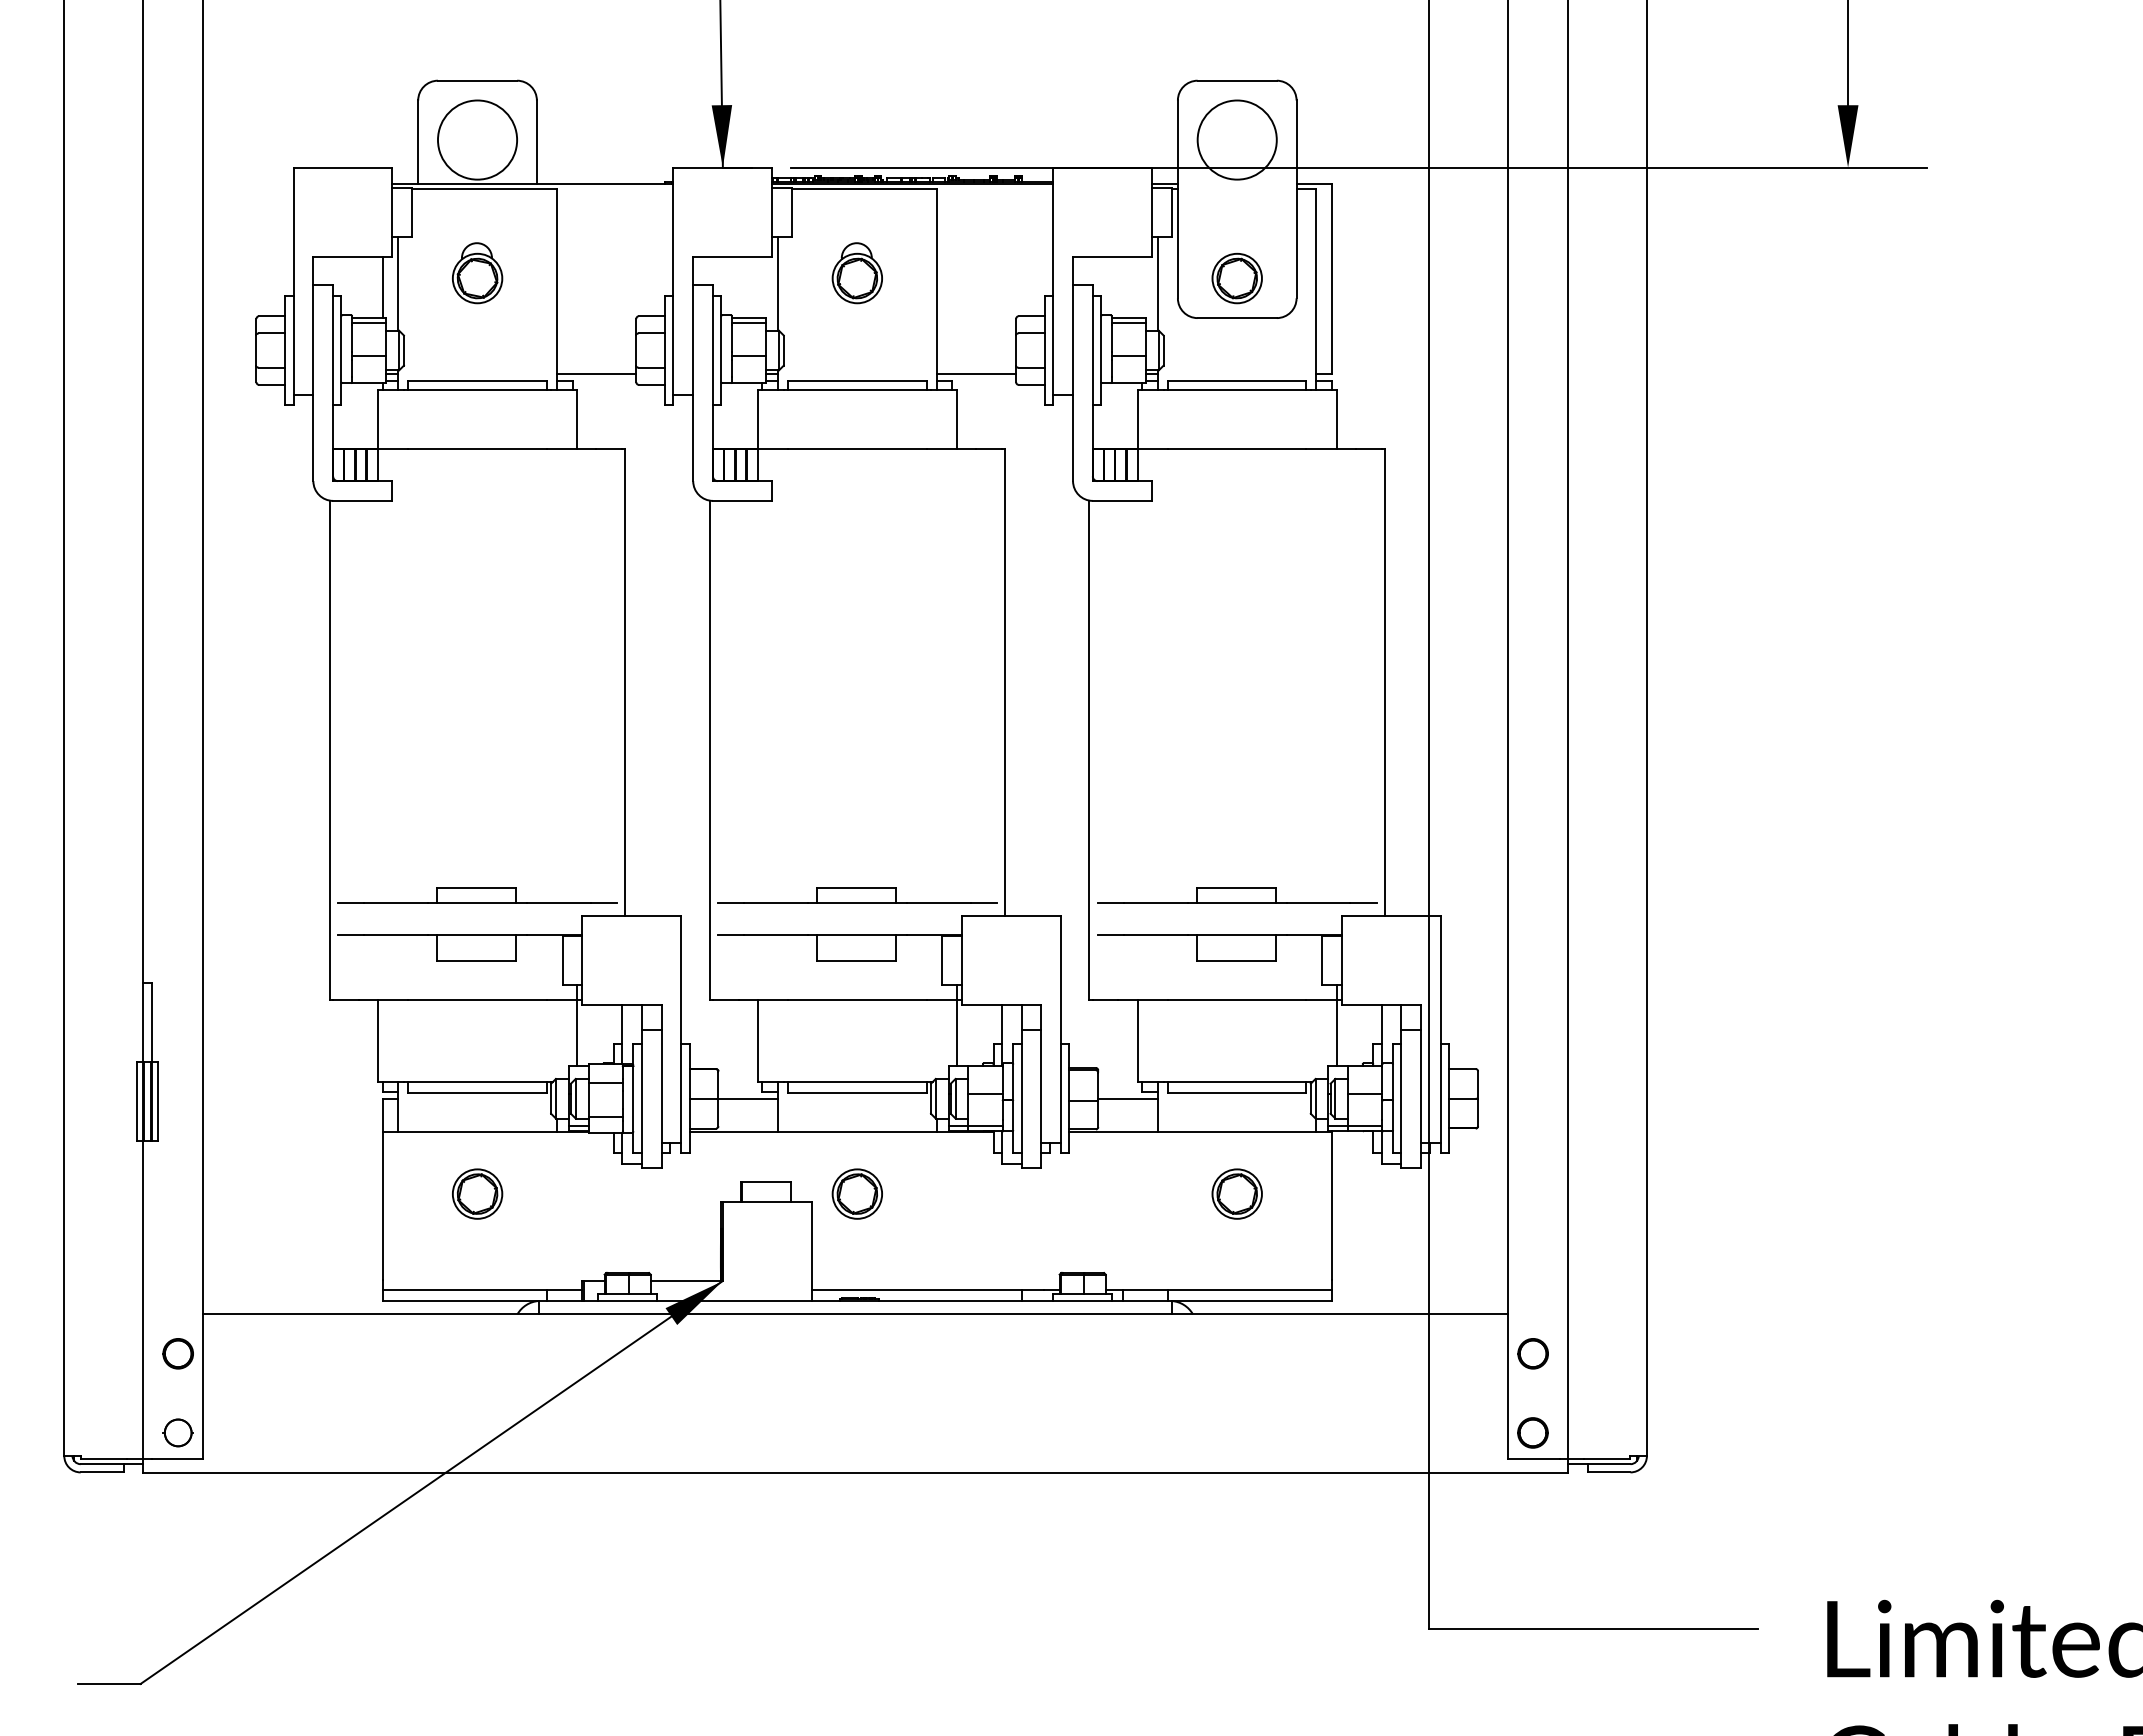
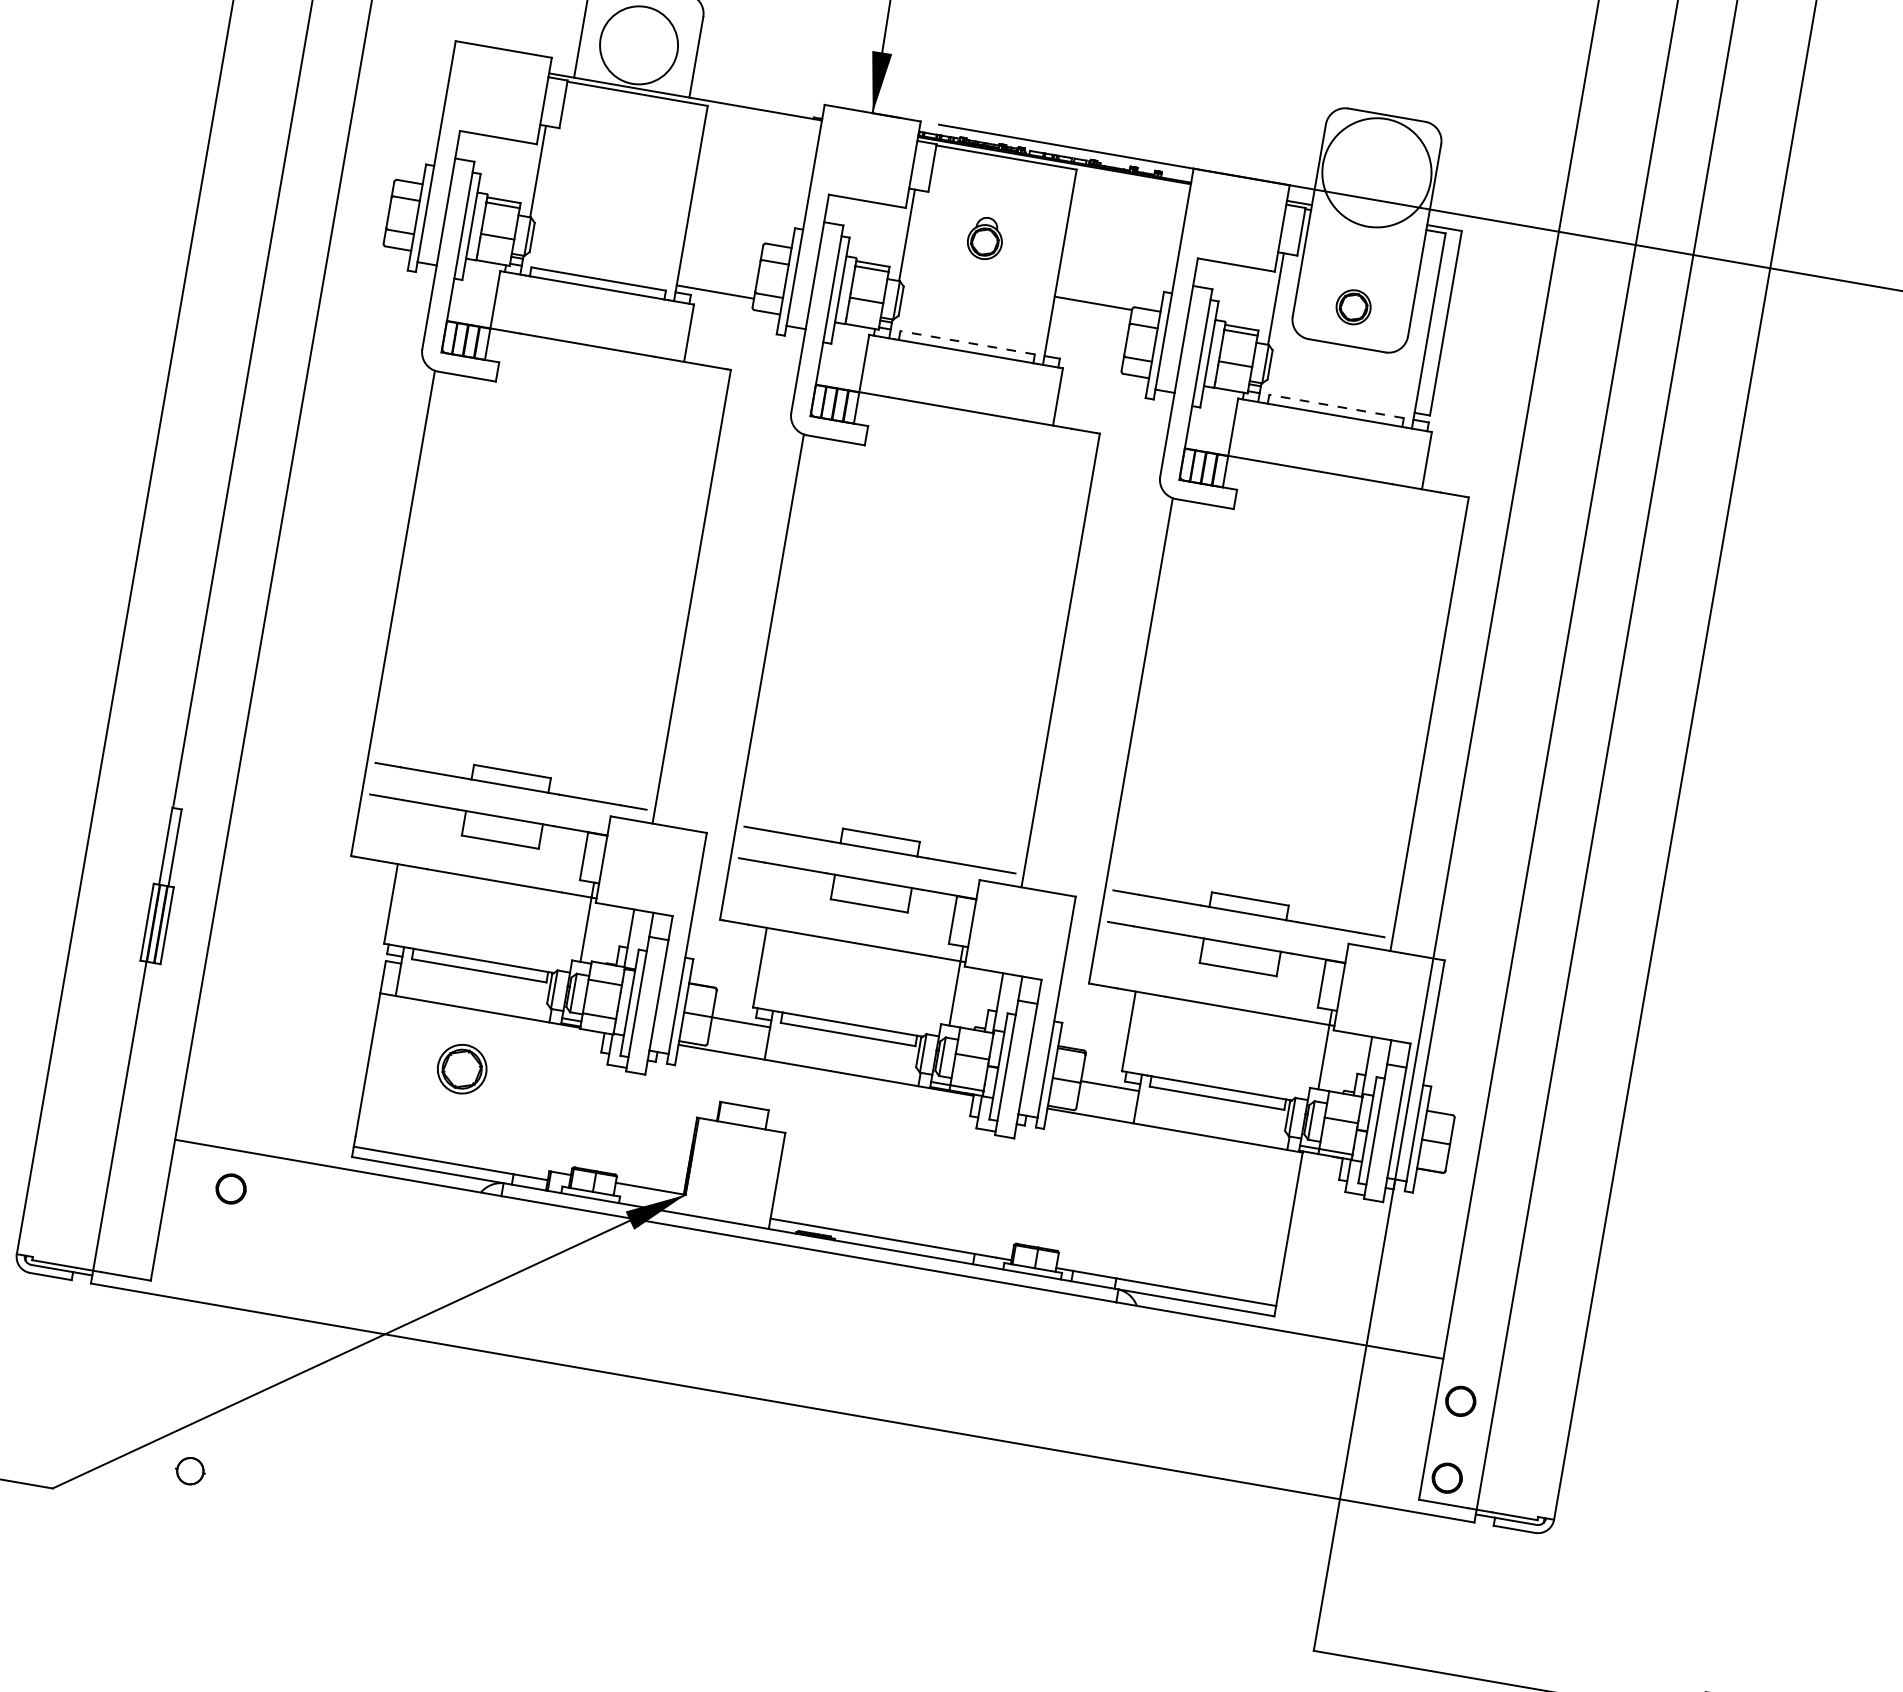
circle: (1236, 139) -> (1376, 172), size x1.4
part: (477, 273) -> (616, 174), removed
part: (856, 273) -> (984, 238), size x0.7
part: (1236, 278) -> (1352, 307), size x0.7
line: (382, 287) -> (521, 172), removed
line: (976, 373) -> (1093, 303), moved
line: (856, 380) -> (966, 342), solid -> dashed
line: (1236, 380) -> (1335, 406), solid -> dashed
part: (856, 1193) -> (830, 1132), removed
part: (1236, 1193) -> (1199, 1195), removed
part: (177, 1353) -> (230, 1188), moved
part: (177, 1432) -> (189, 1470), moved

